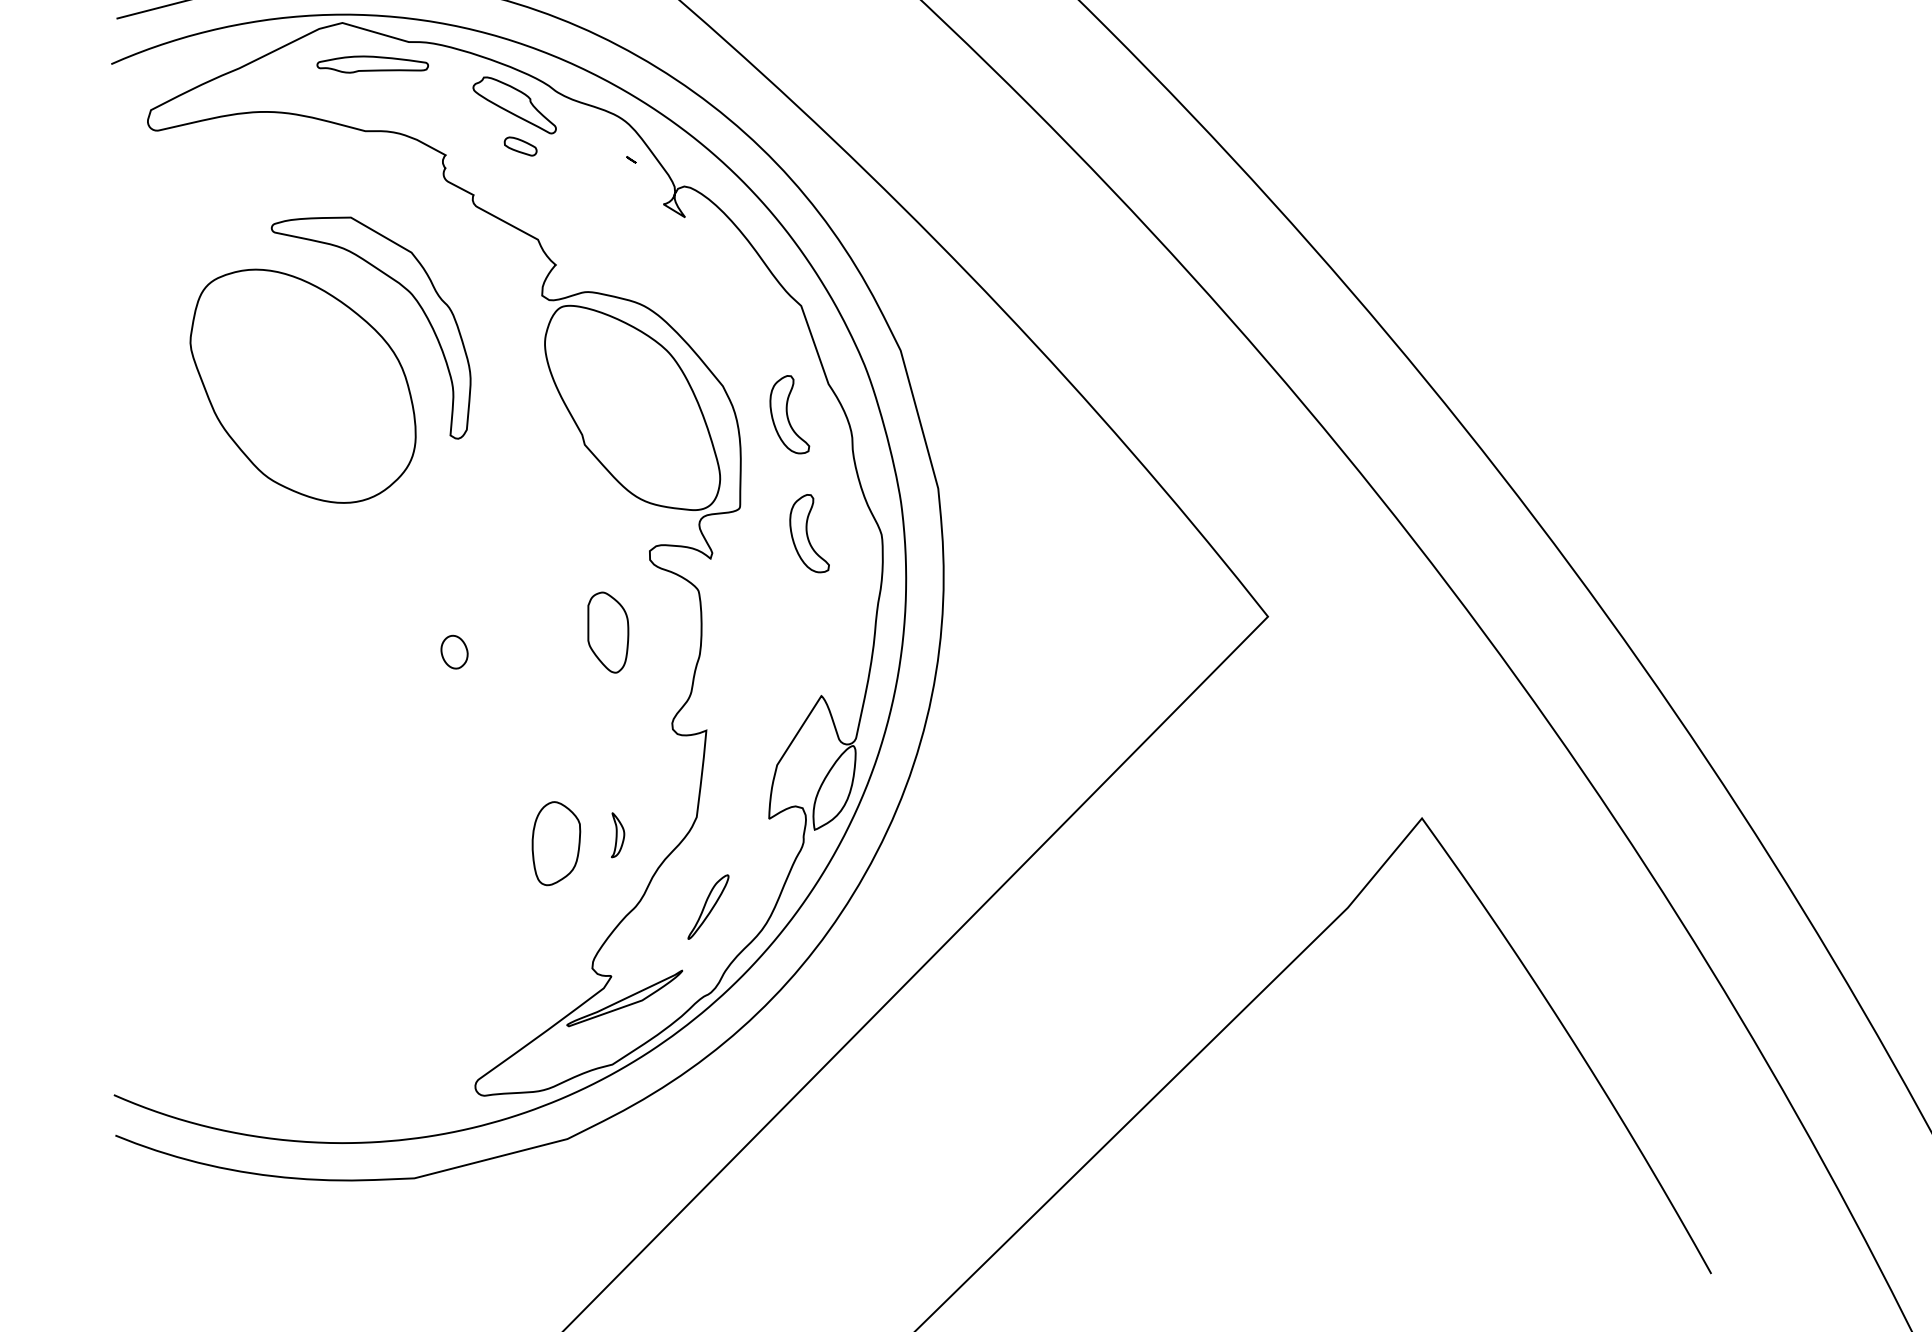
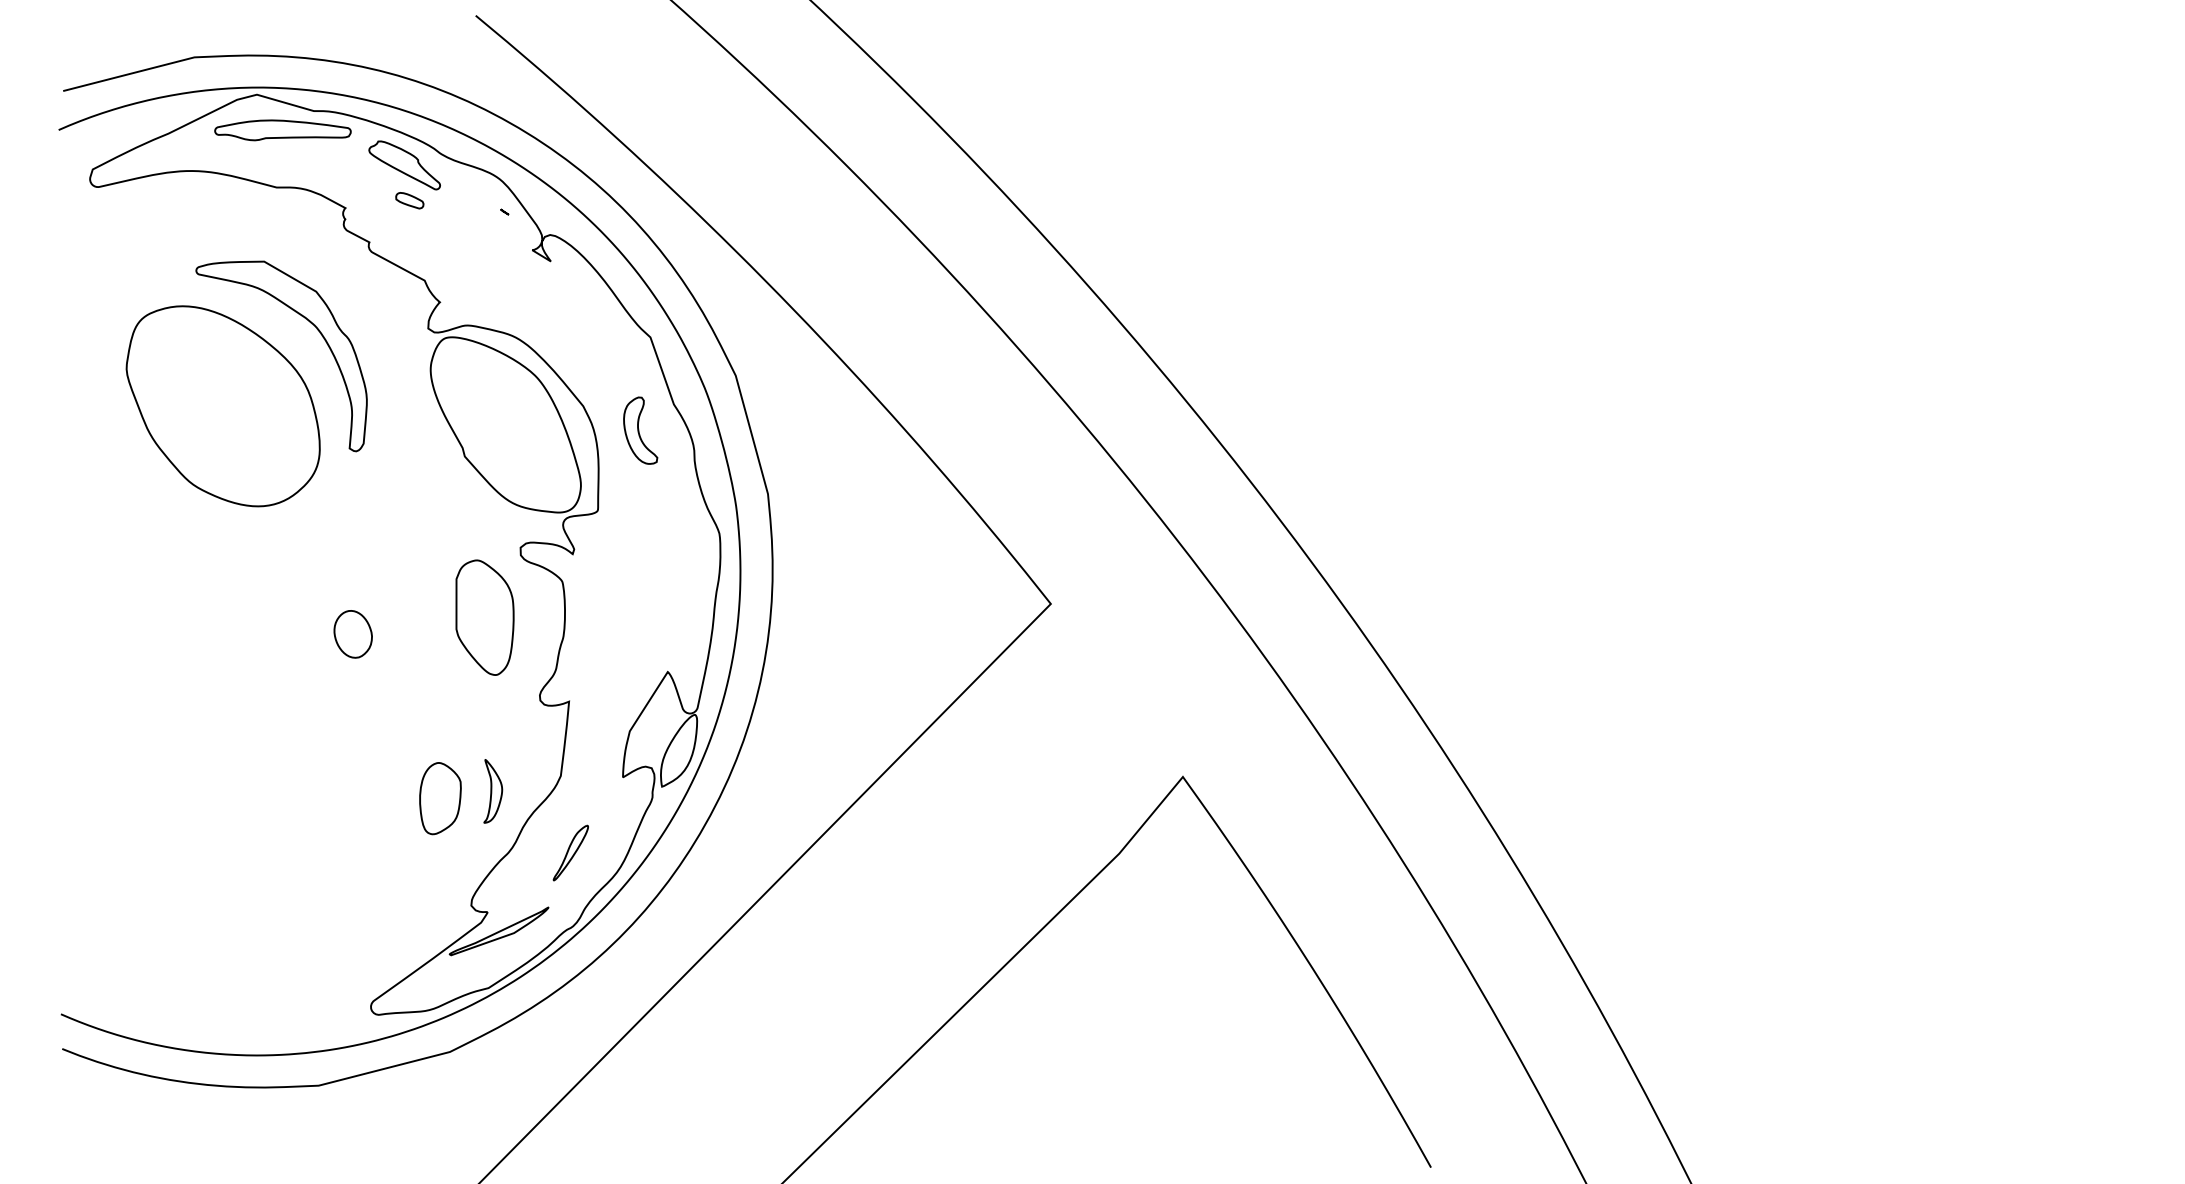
part: (372, 64) -> (282, 130), size x1.43
part: (809, 533) -> (657, 532), removed
part: (607, 632) -> (484, 617), size x1.67
part: (453, 652) -> (352, 634), size x1.67
part: (618, 835) -> (493, 791), size x1.67

